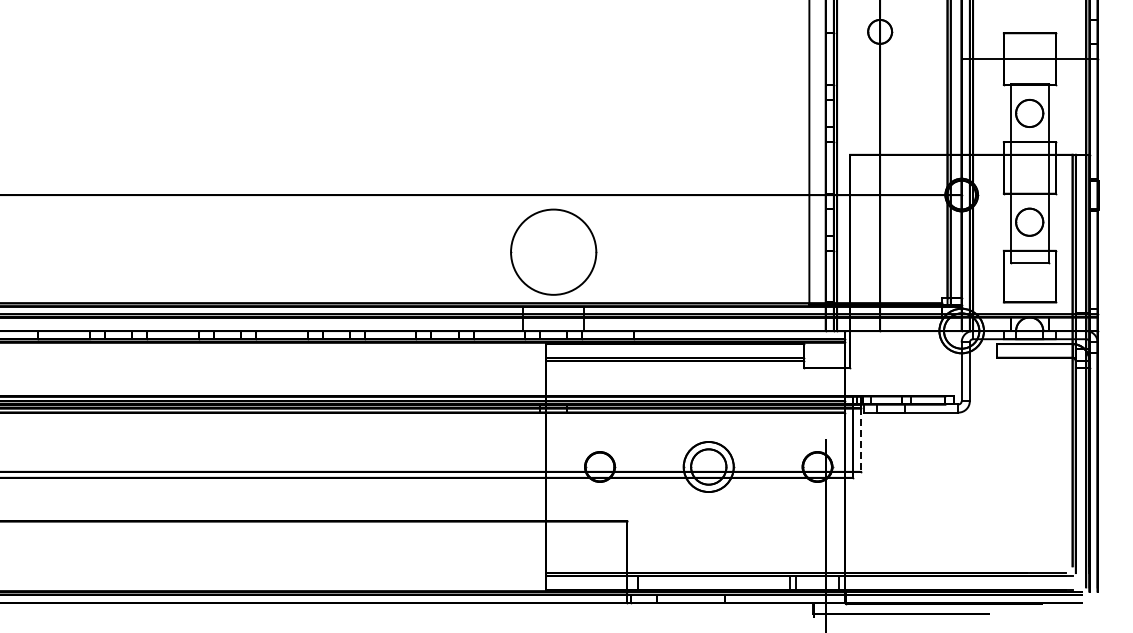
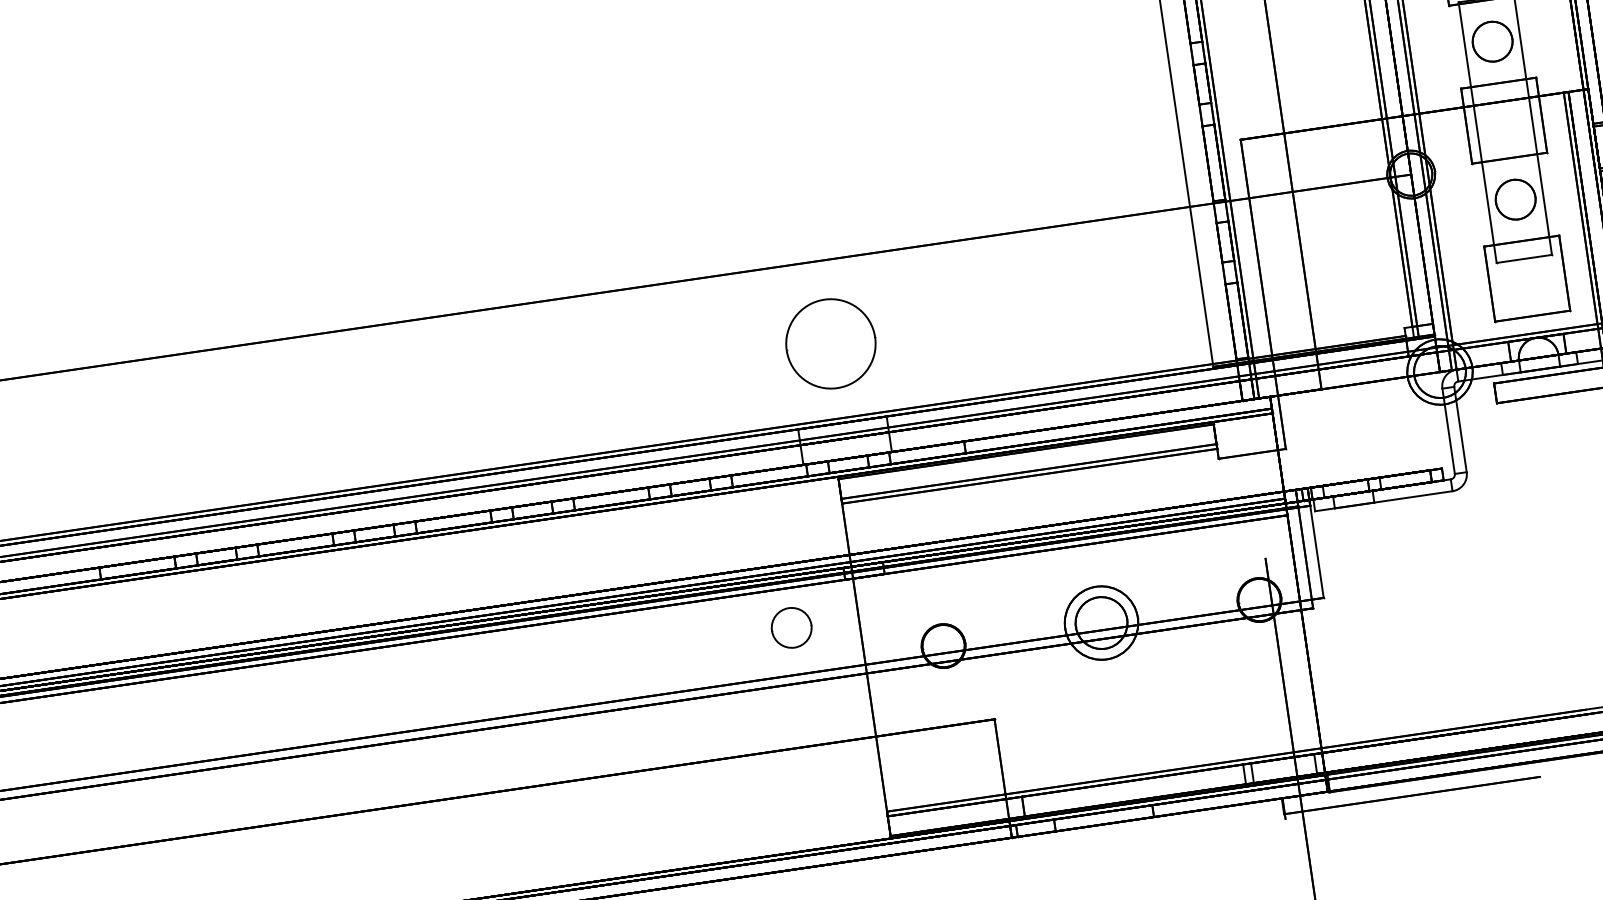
part: (553, 251) -> (830, 343), size x0.71
part: (499, 439) -> (791, 627), added
line: (861, 440) -> (1317, 552), dashed -> solid

